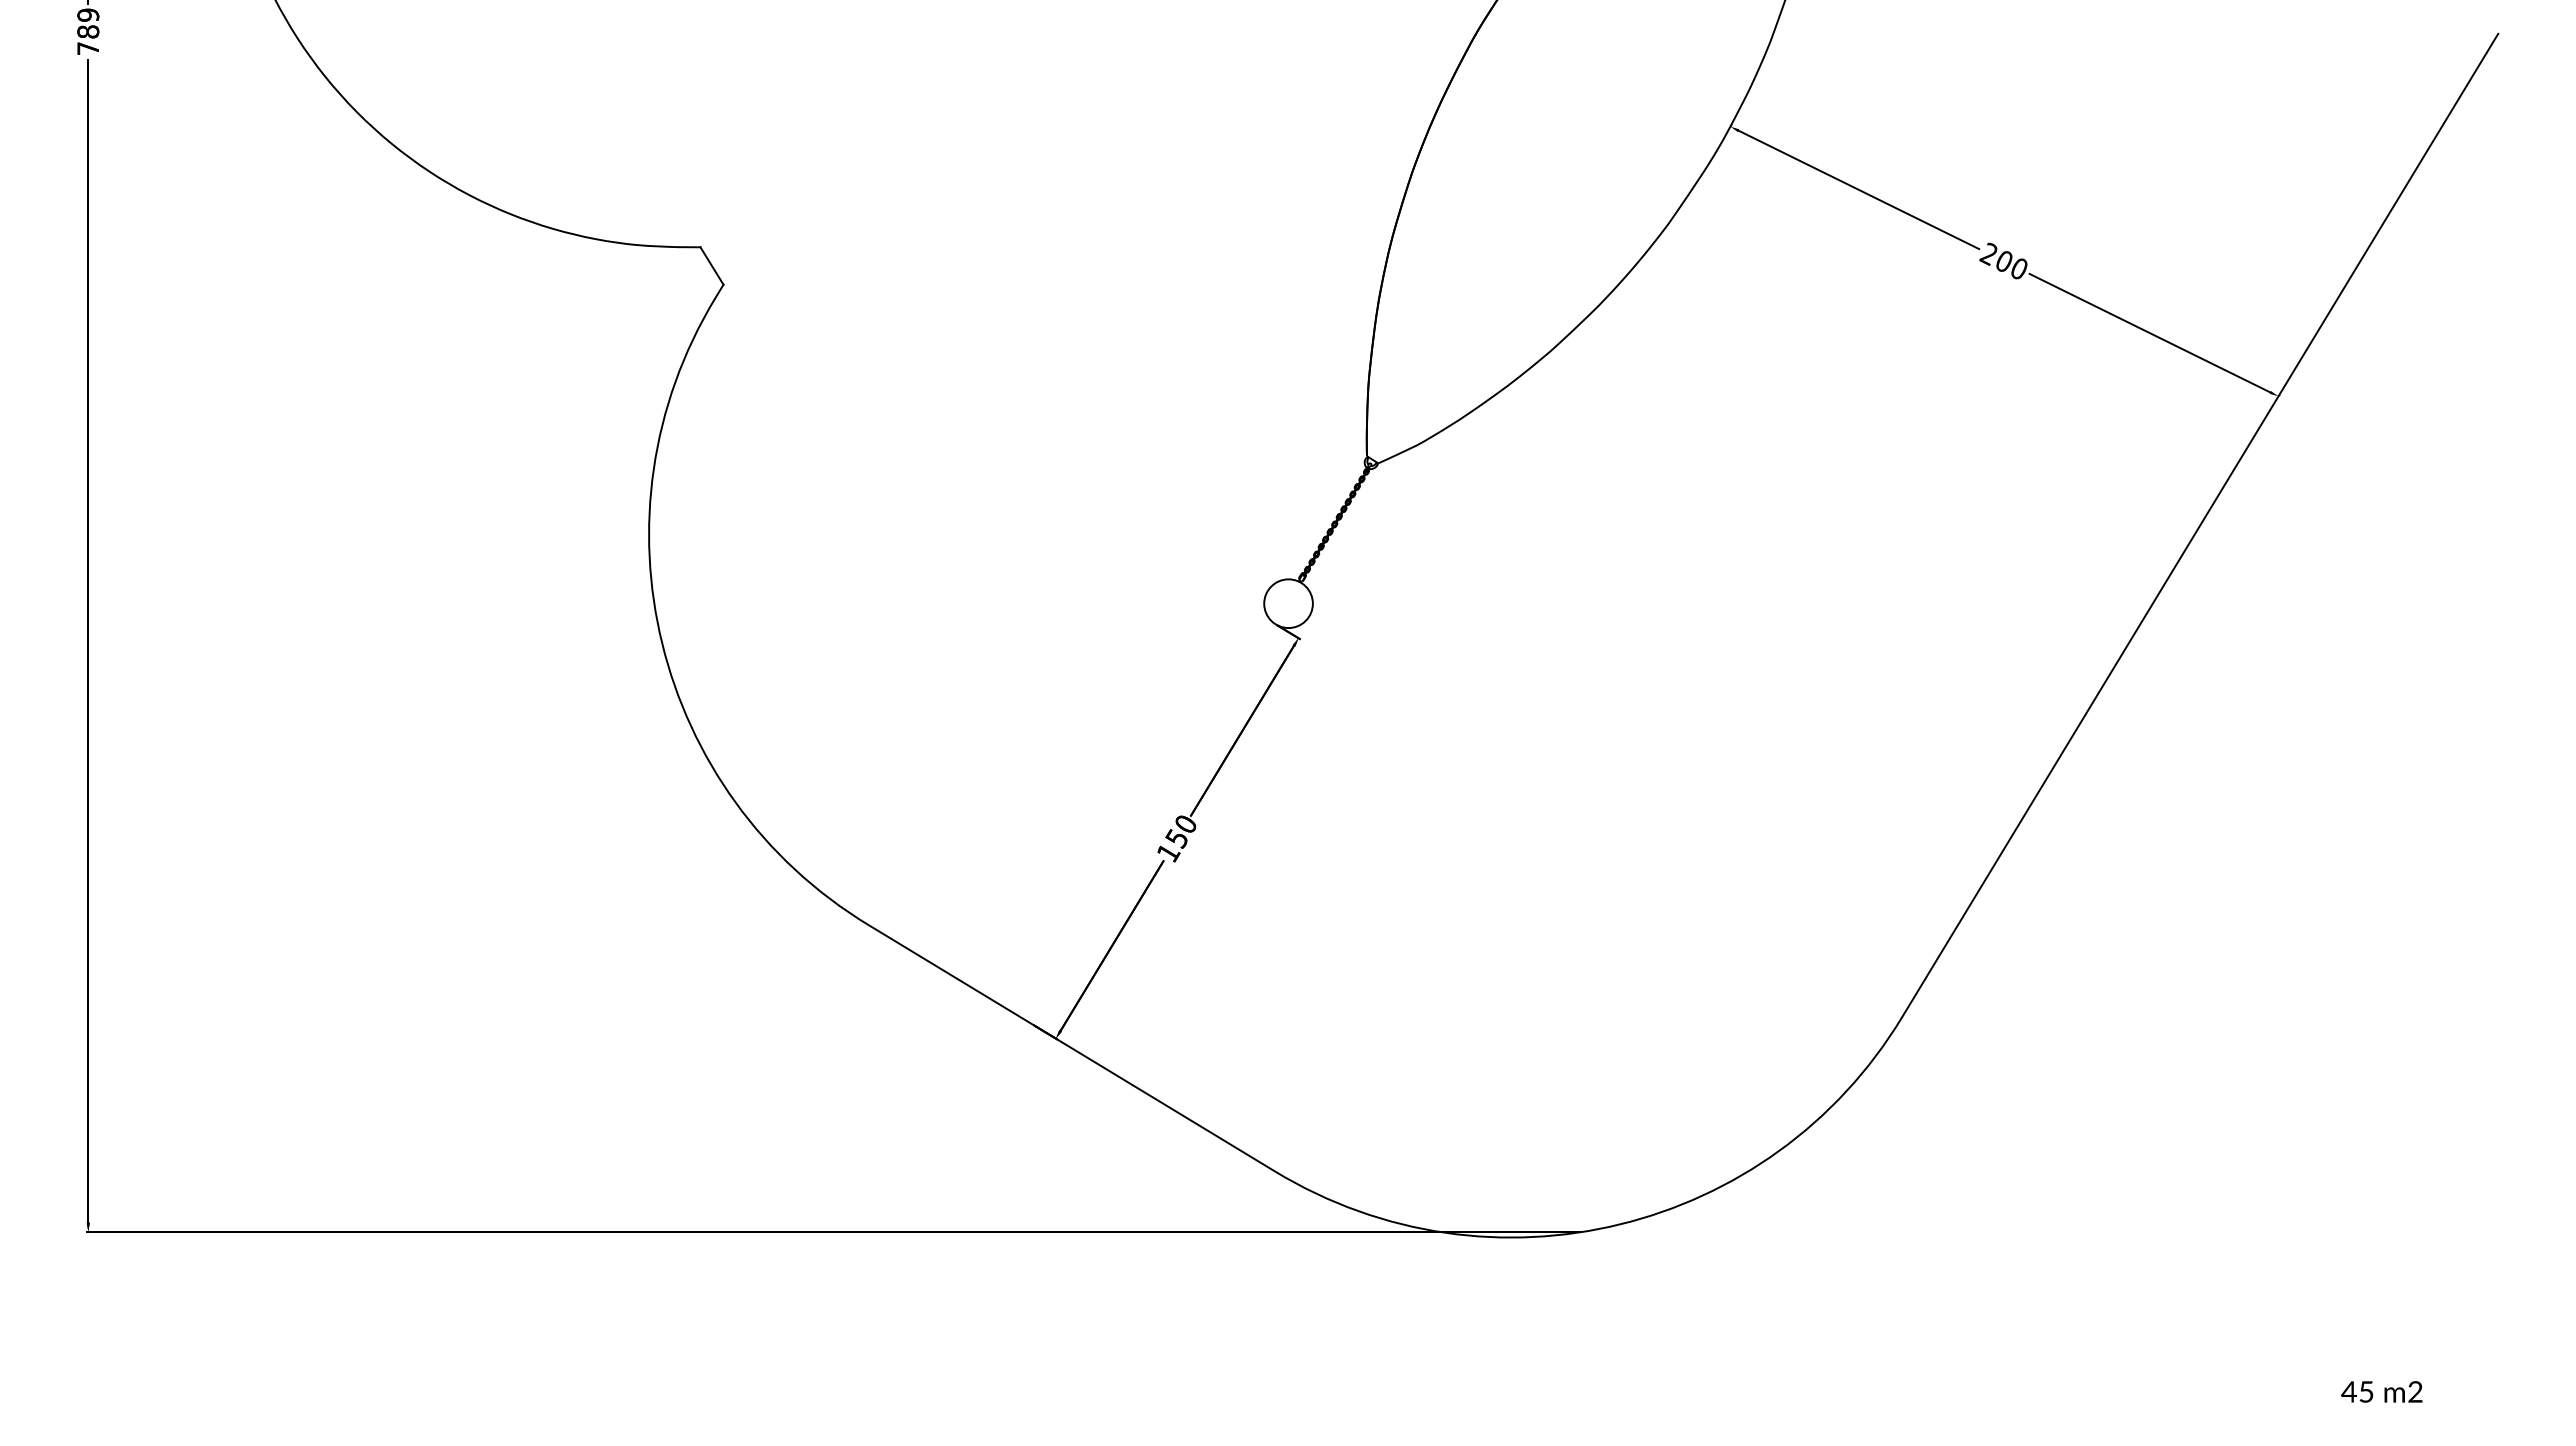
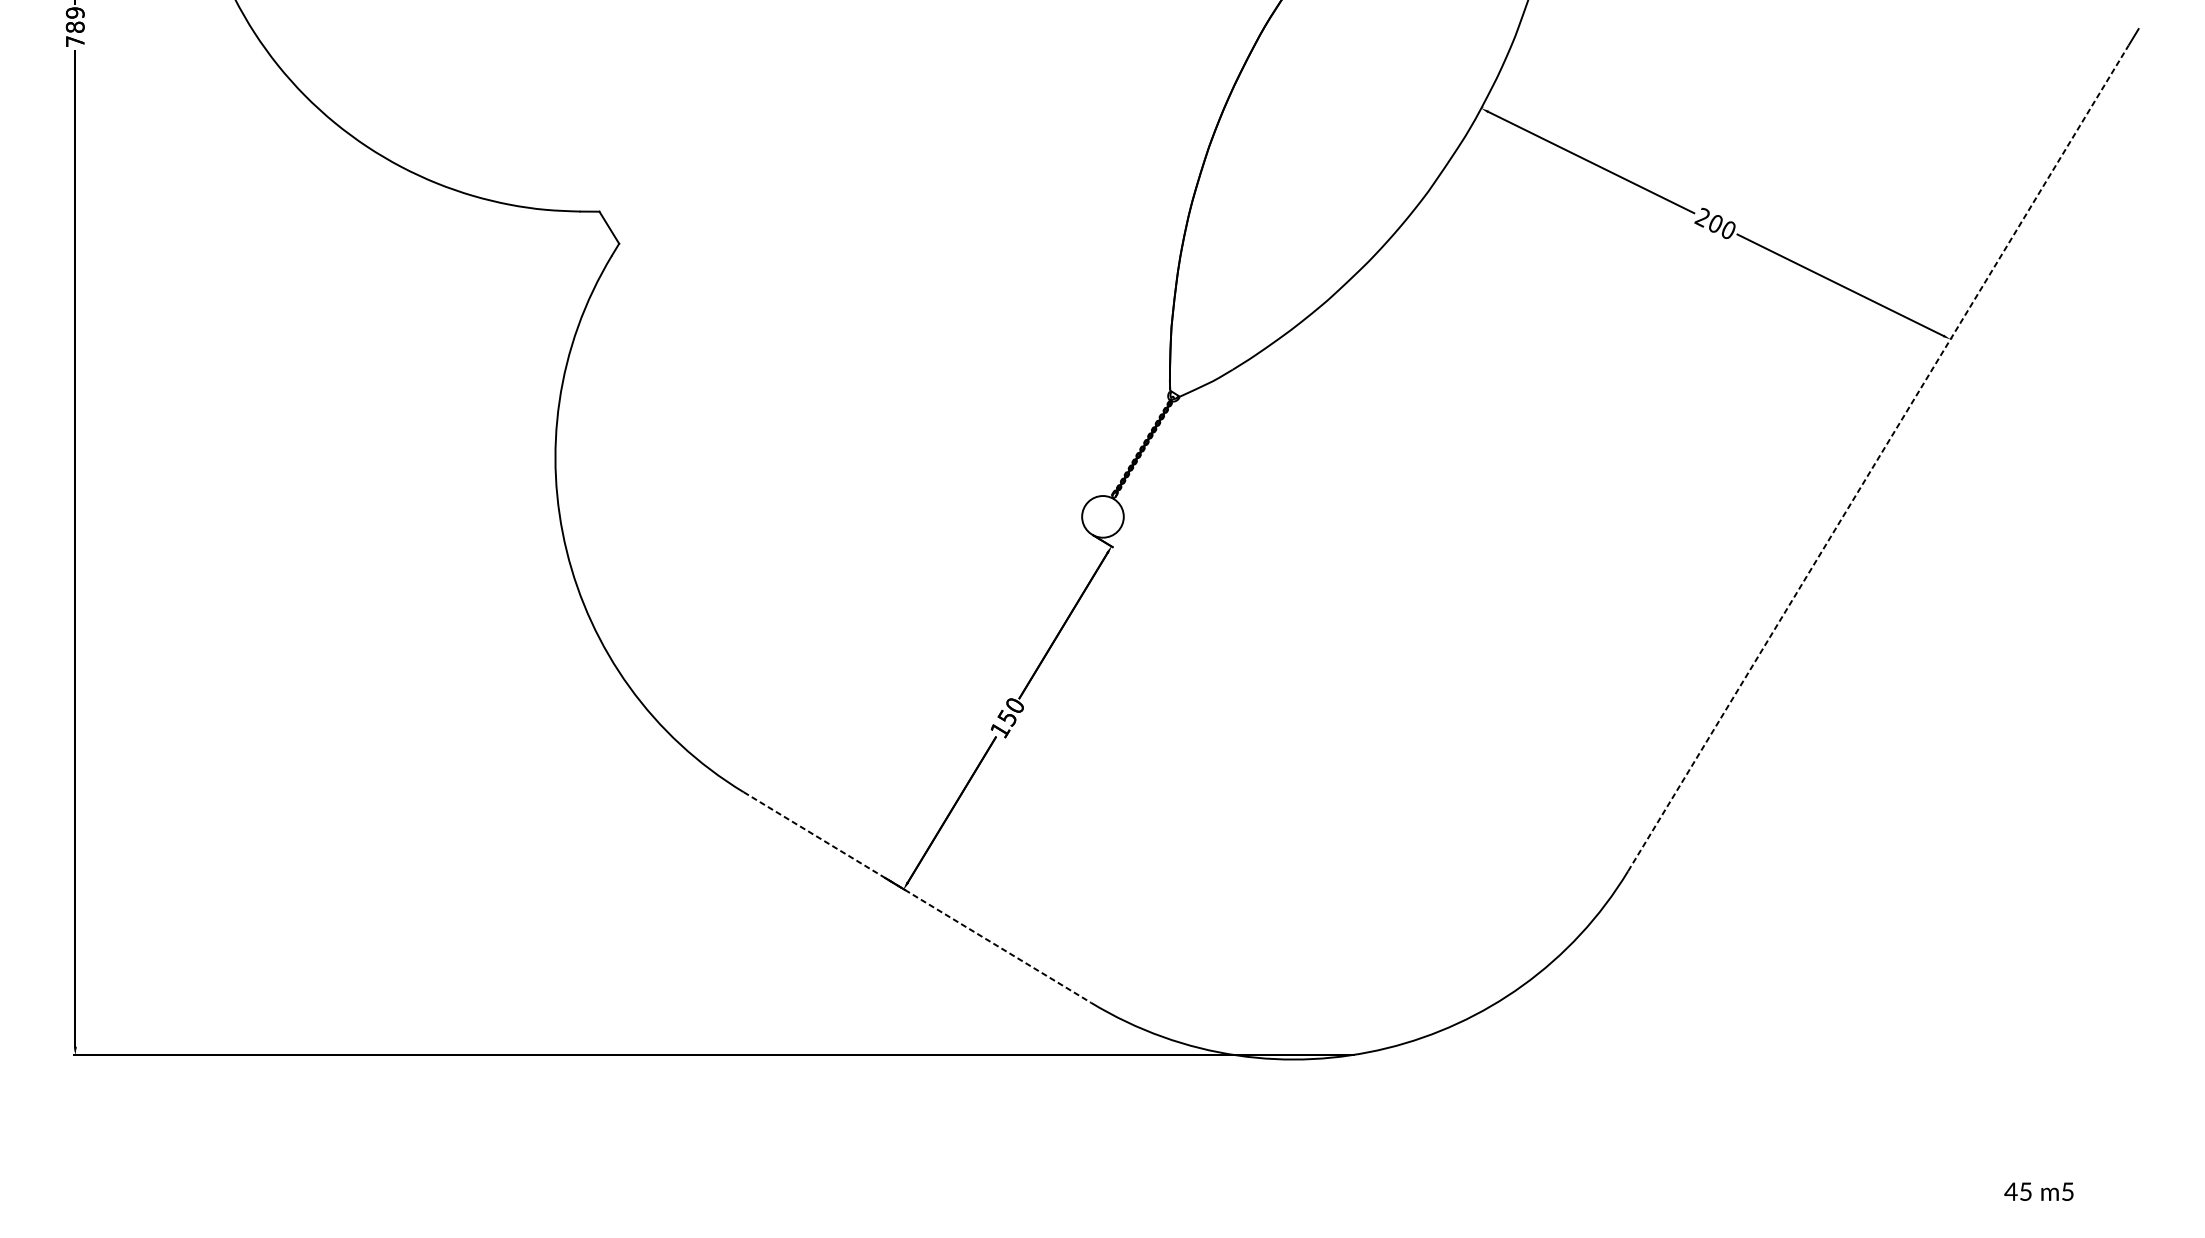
line: (2194, 535) -> (1878, 458), solid -> dashed
line: (1072, 1048) -> (917, 897), solid -> dashed
text: (2415, 1391) -> (2067, 1191), m2 -> m5

